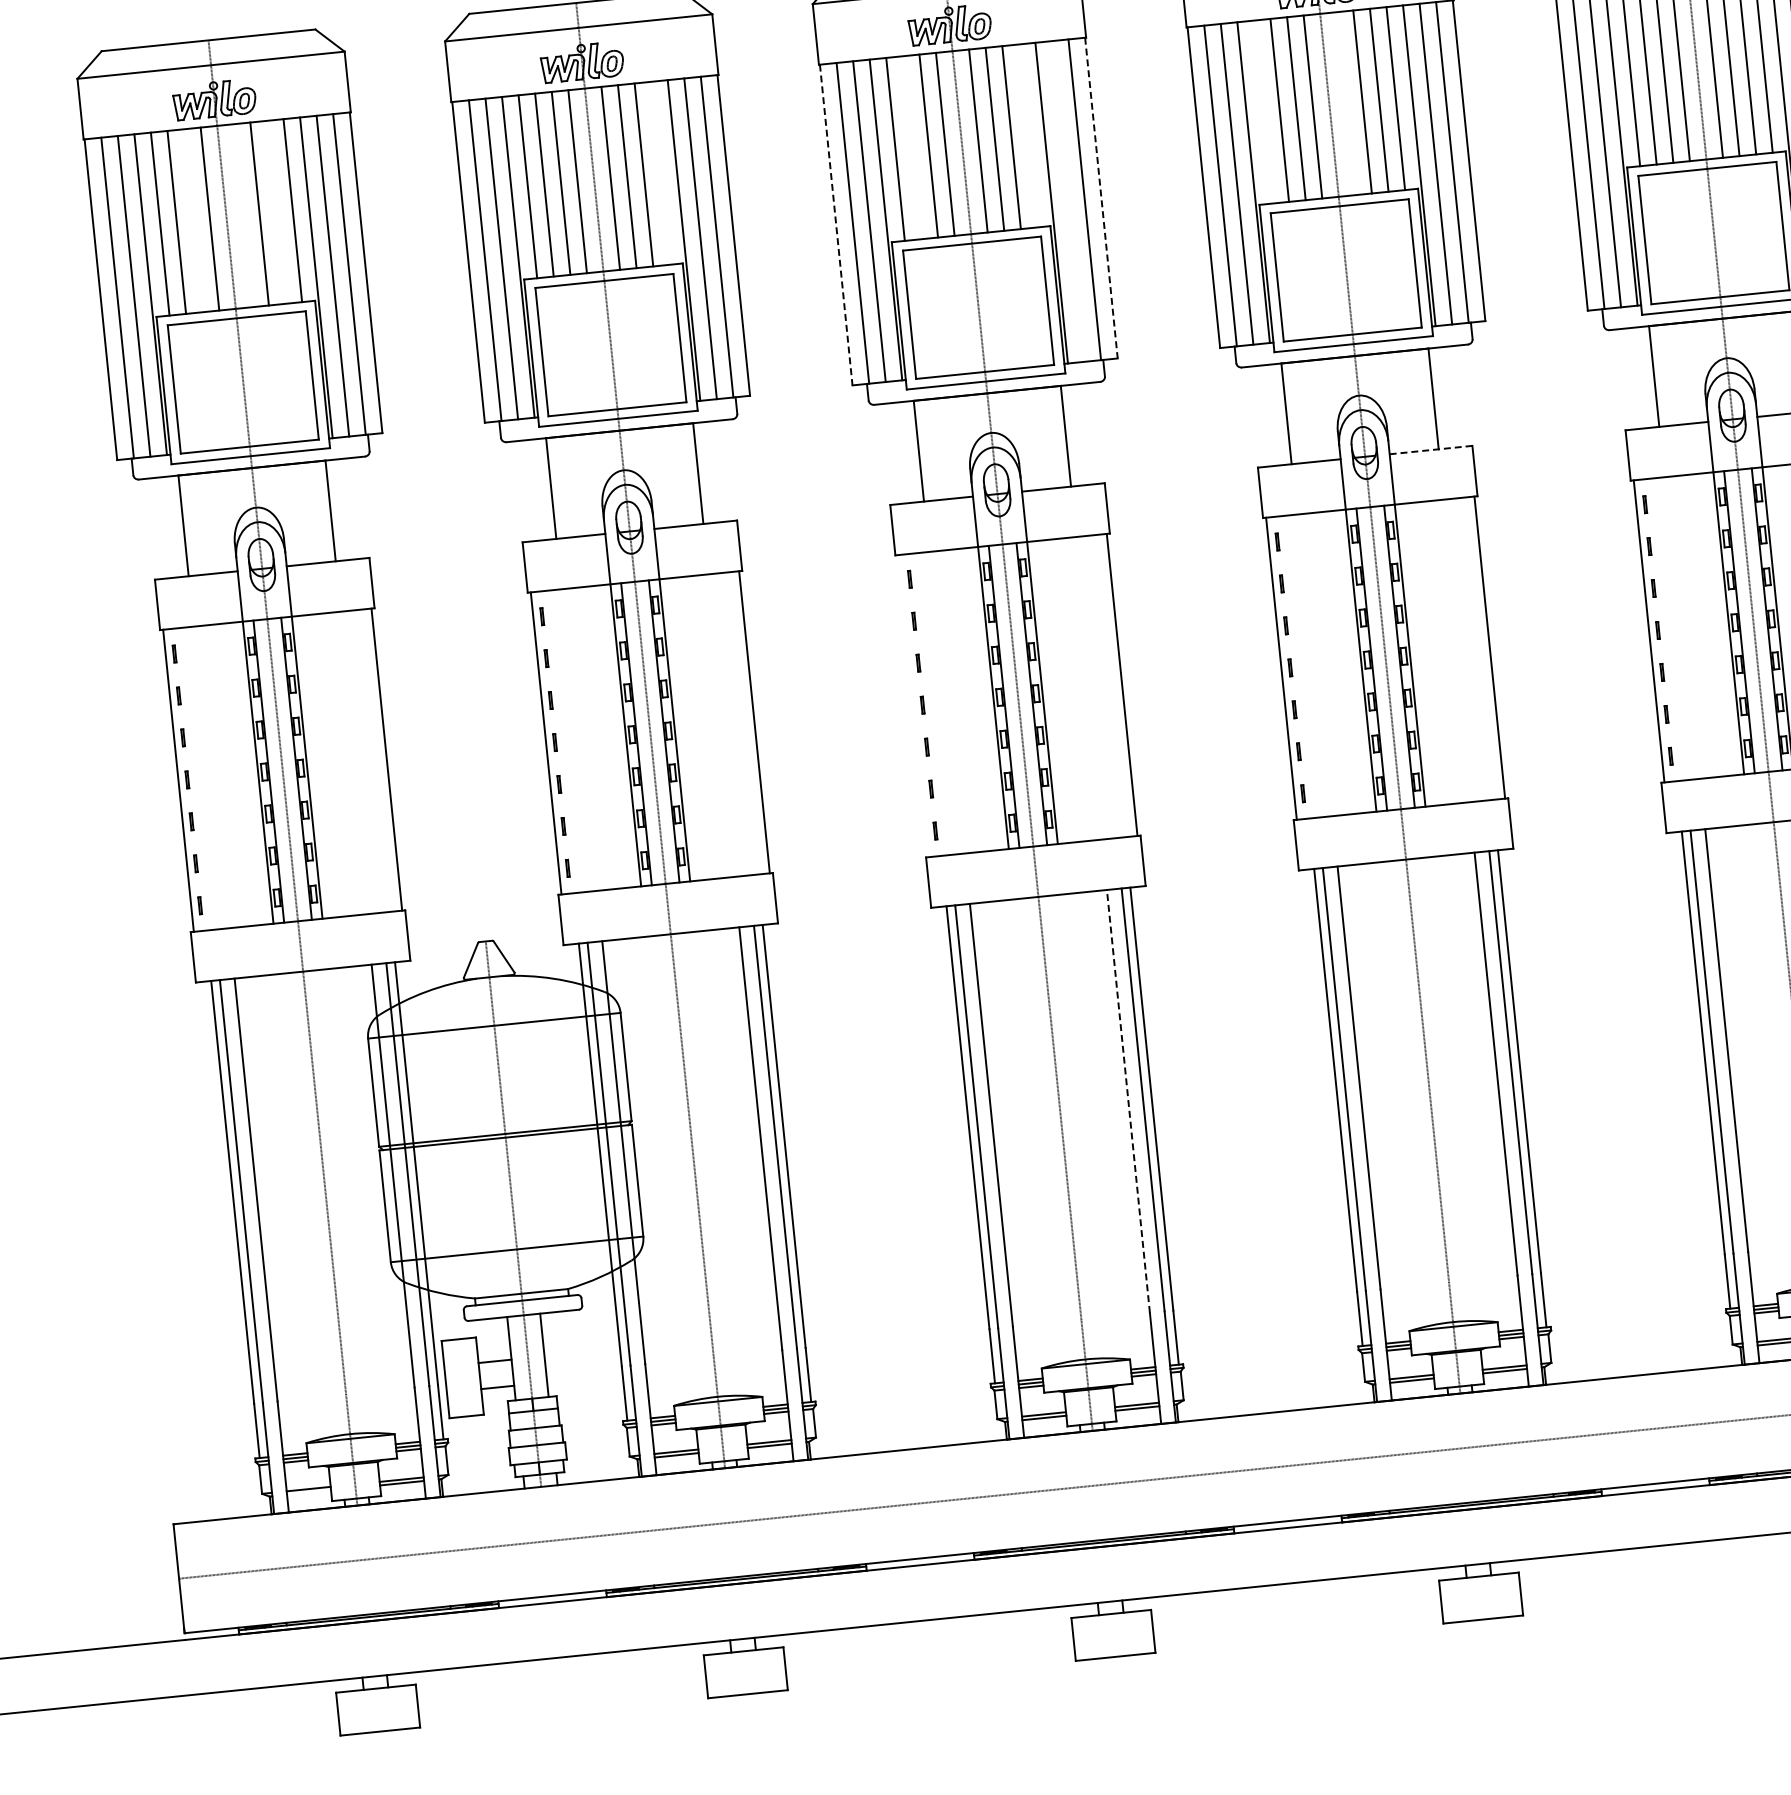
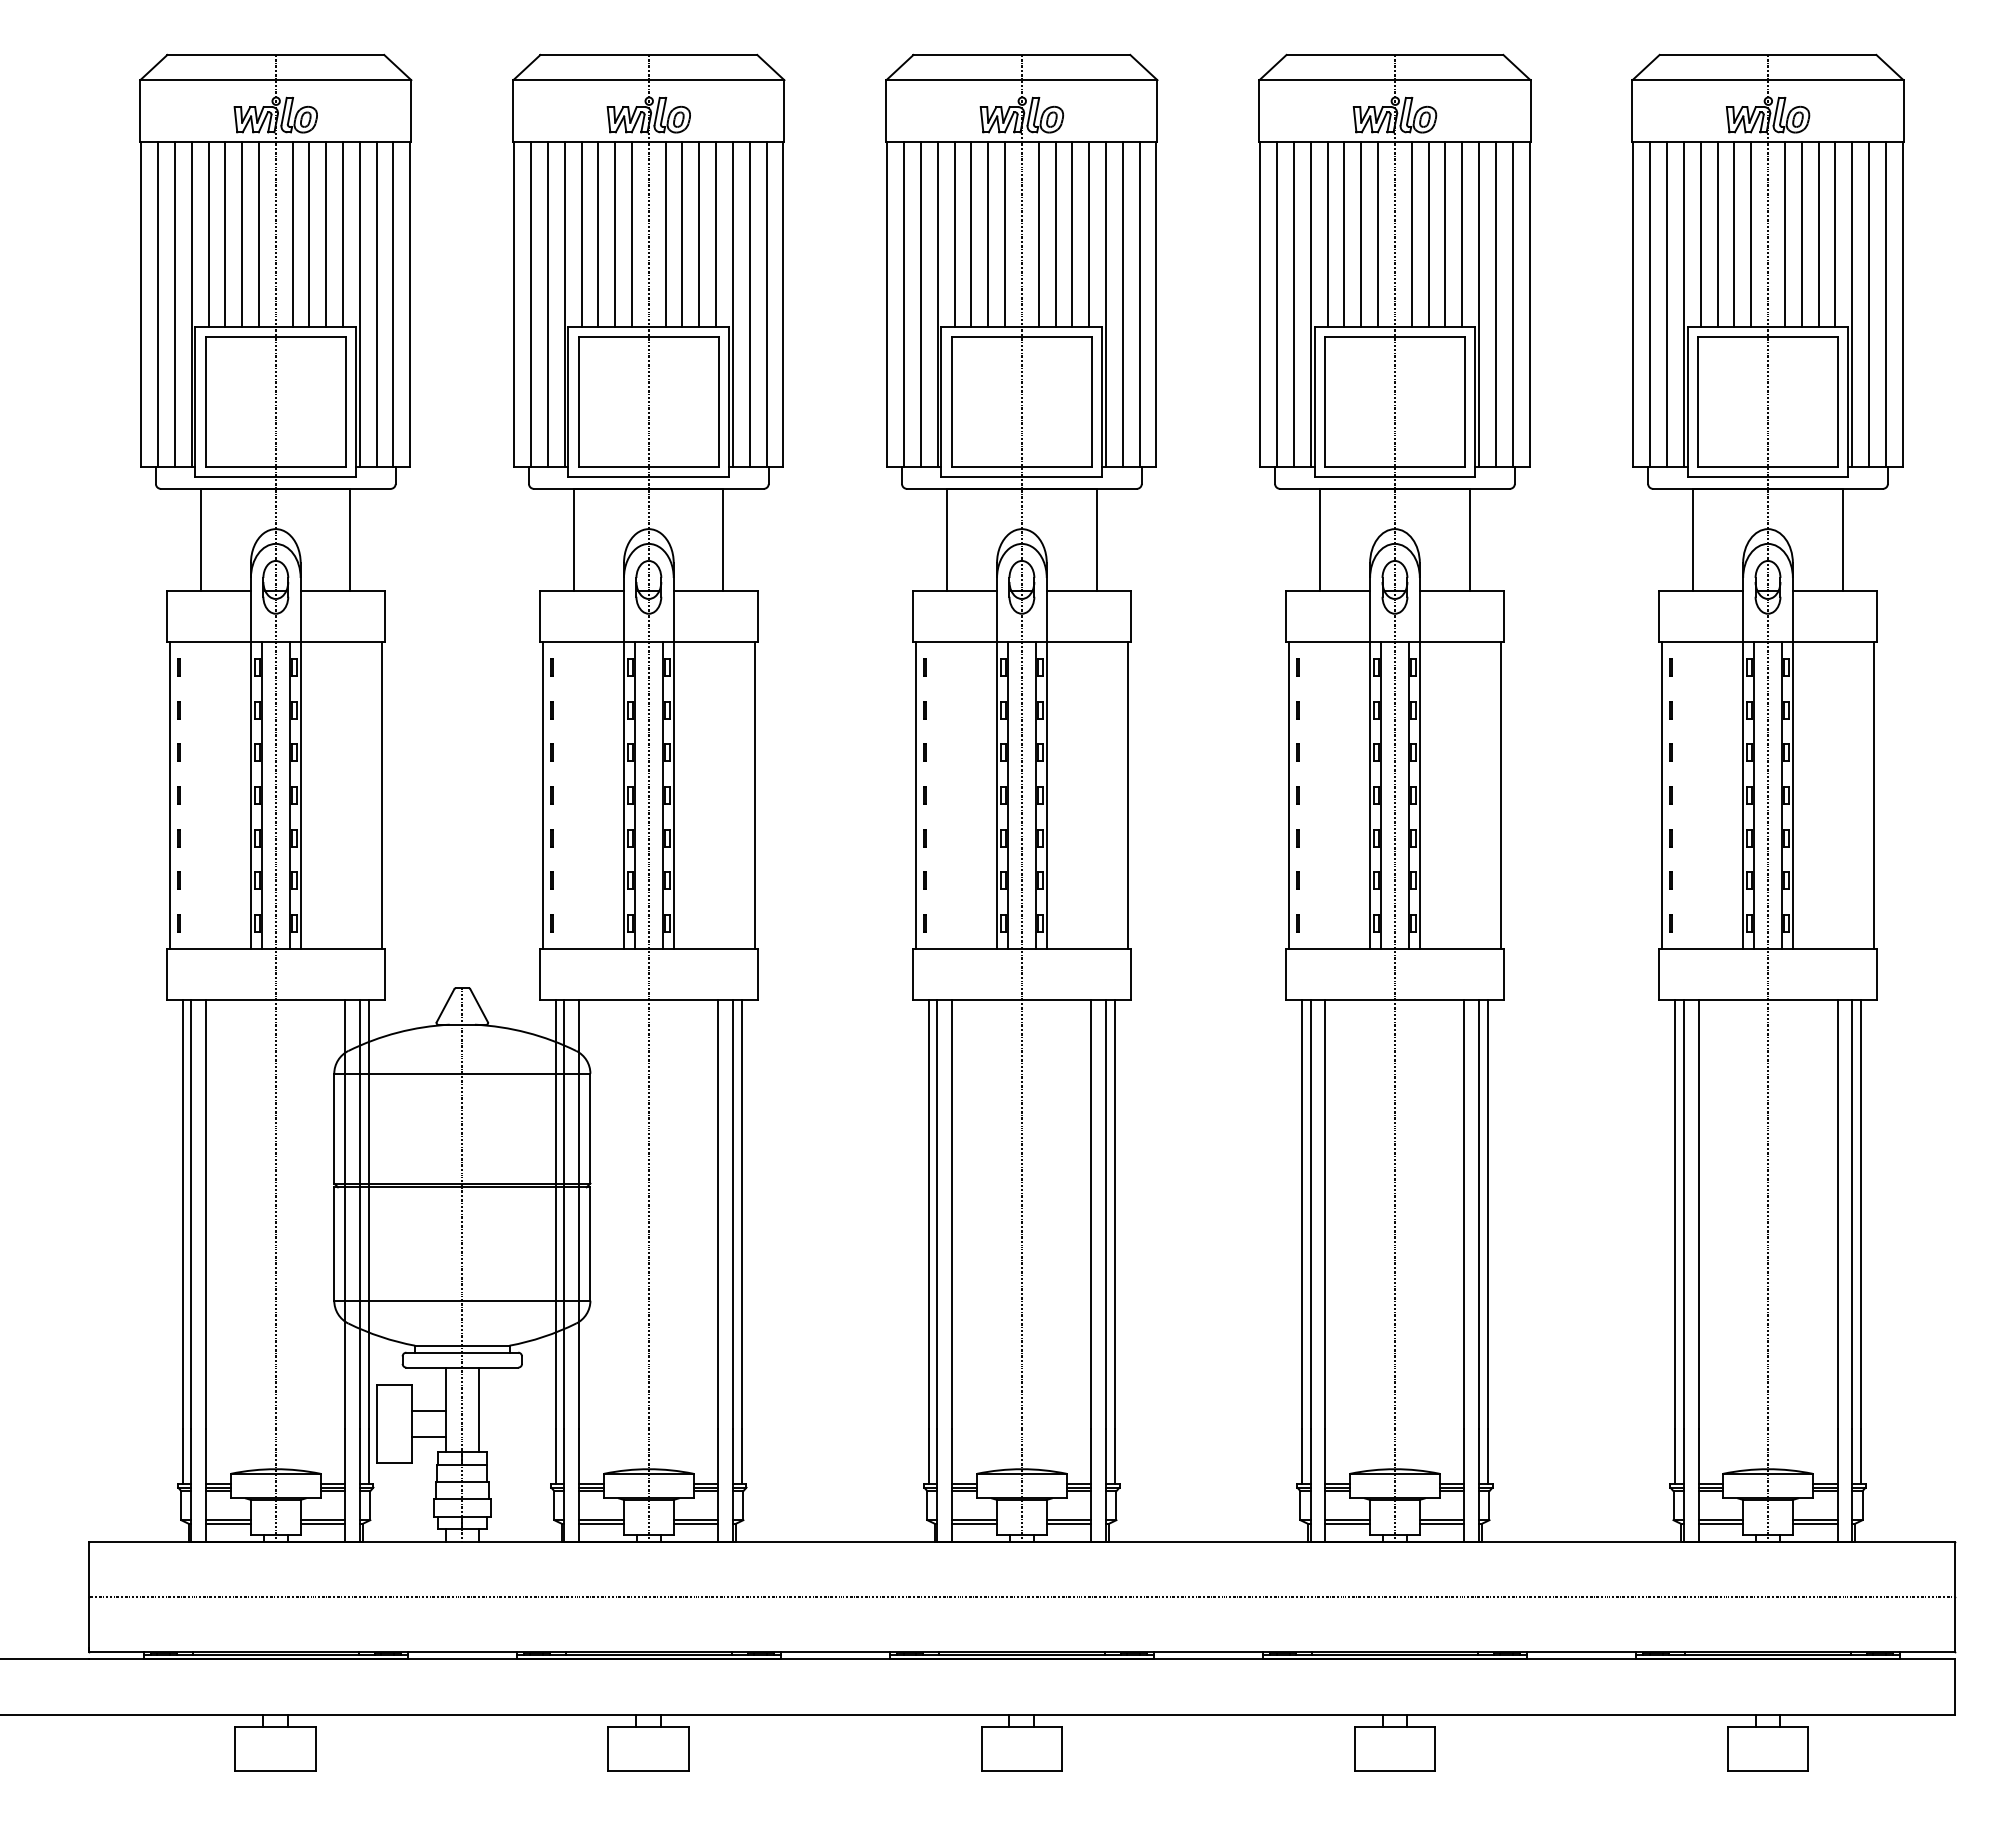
line: (1345, 103) -> (1411, 234), added
line: (1262, 112) -> (1327, 234), added
line: (1028, 135) -> (1089, 234), added
line: (912, 147) -> (971, 234), added
line: (660, 173) -> (716, 234), added
line: (1101, 198) -> (1156, 304), dashed -> solid
line: (1067, 201) -> (1122, 304), added
line: (276, 212) -> (326, 234), added
line: (242, 215) -> (292, 234), added
line: (193, 220) -> (242, 234), added
line: (836, 225) -> (887, 304), dashed -> solid
line: (1430, 450) -> (1461, 591), dashed -> solid
line: (914, 706) -> (916, 795), added
line: (1128, 1101) -> (1091, 1214), dashed -> solid
line: (308, 1492) -> (228, 1523), added

